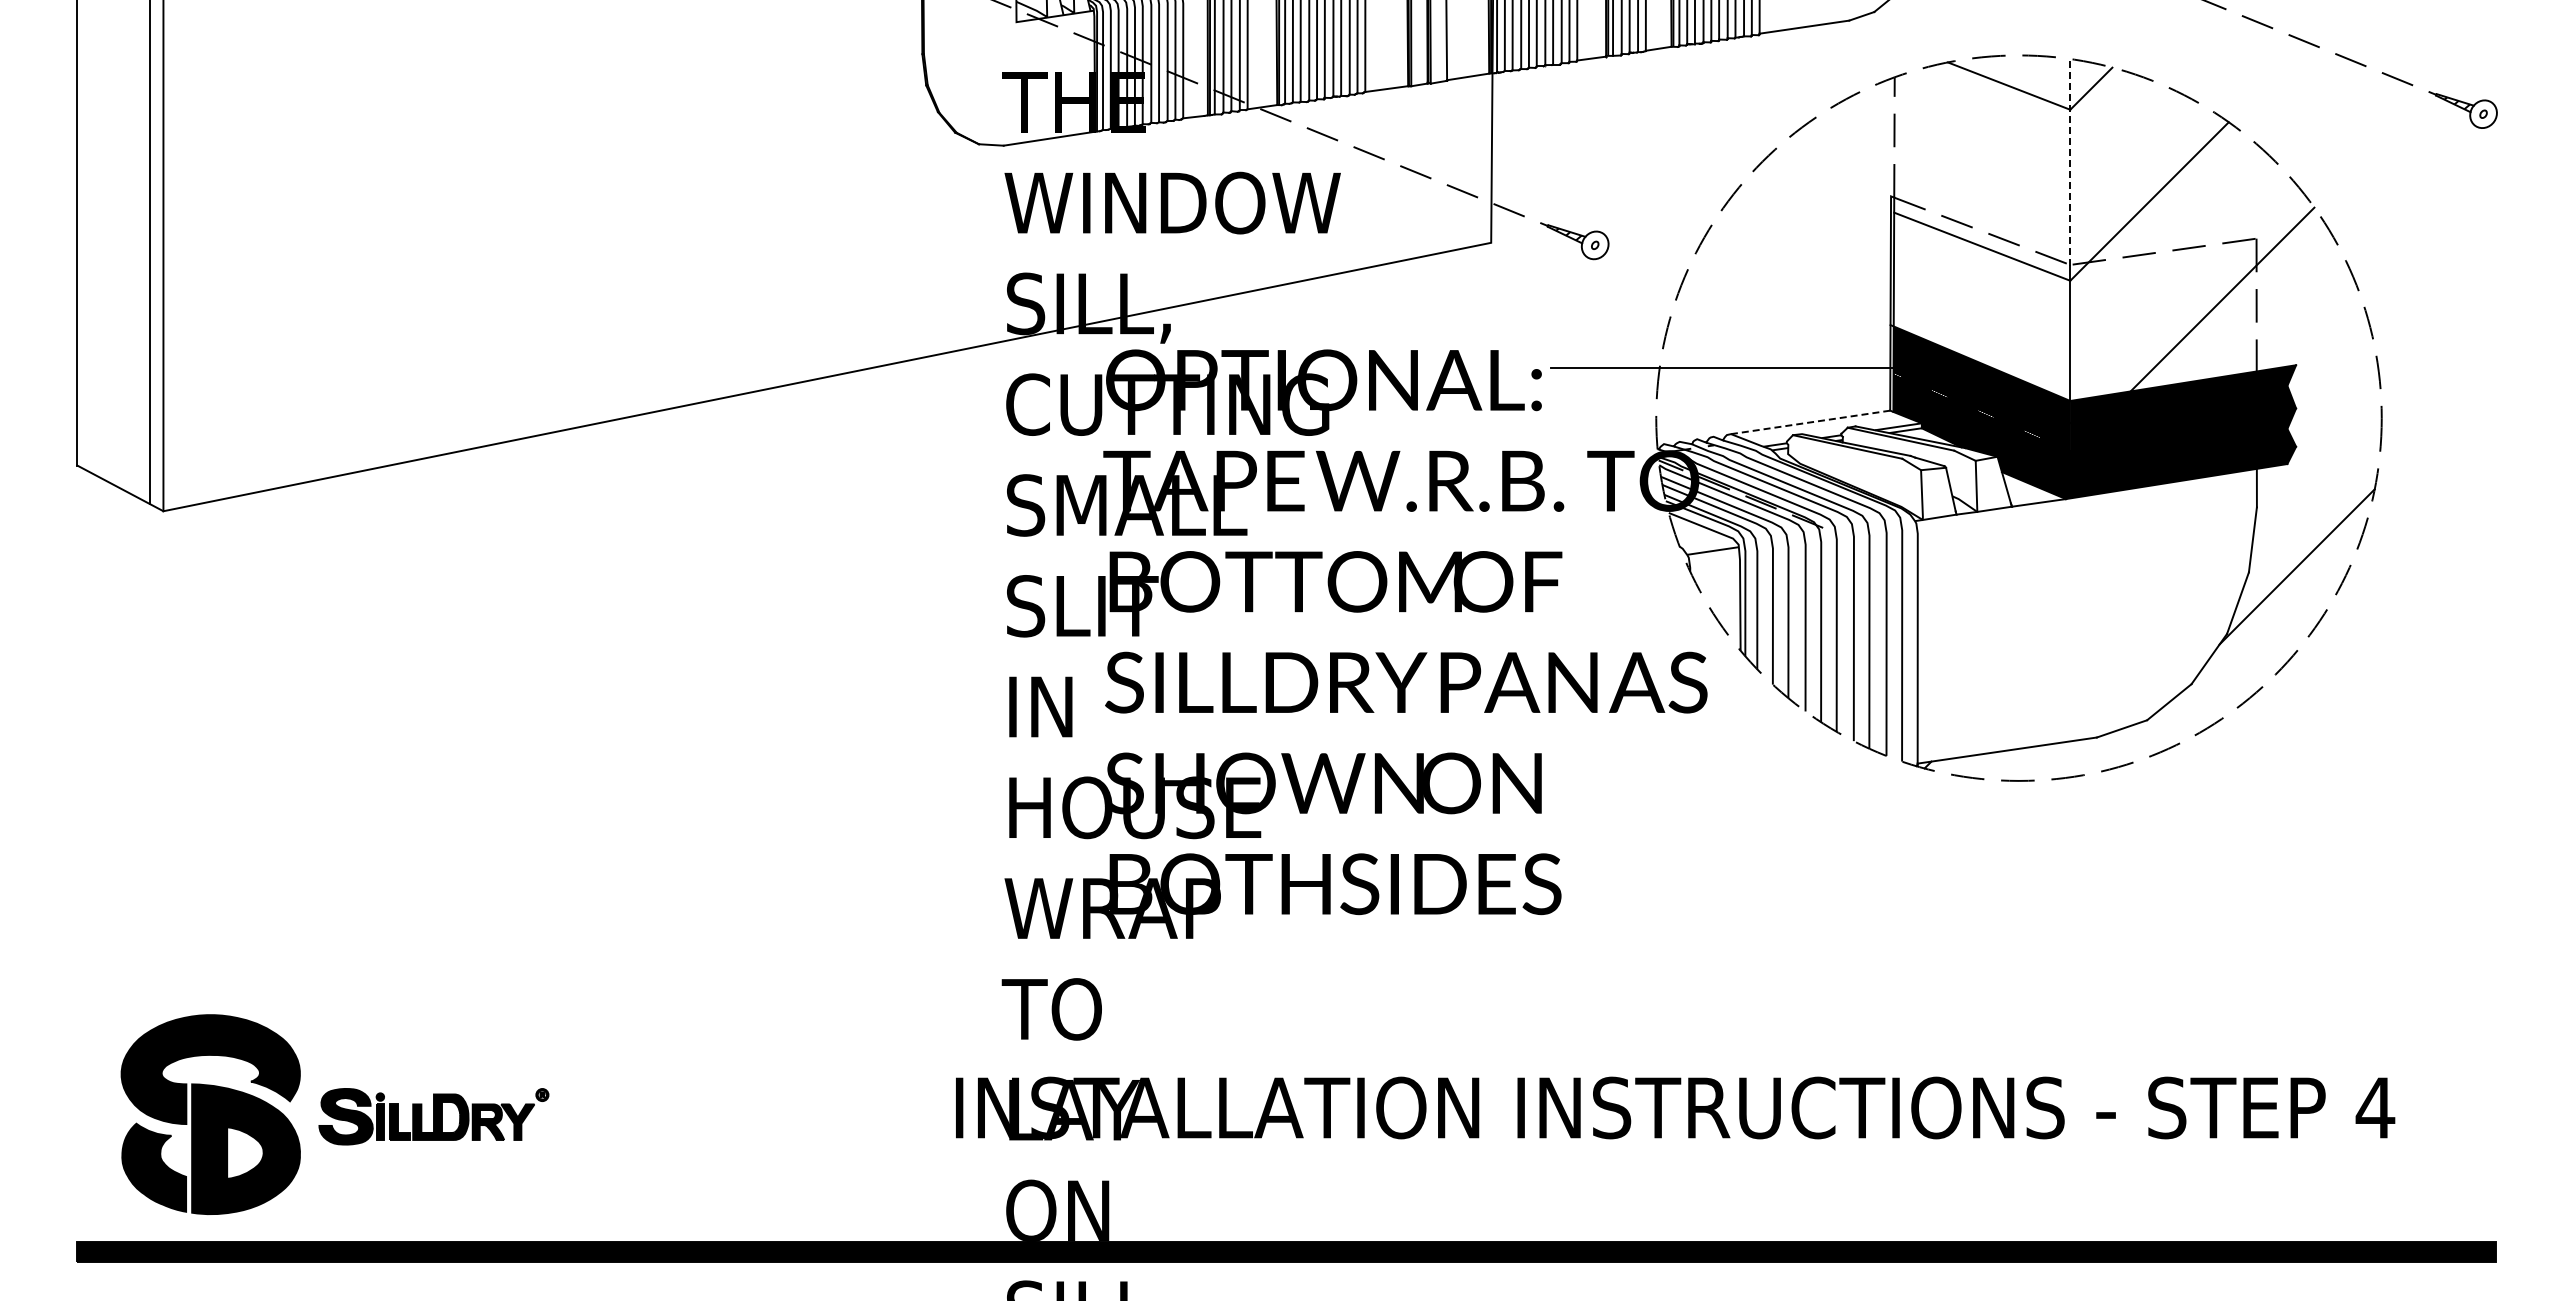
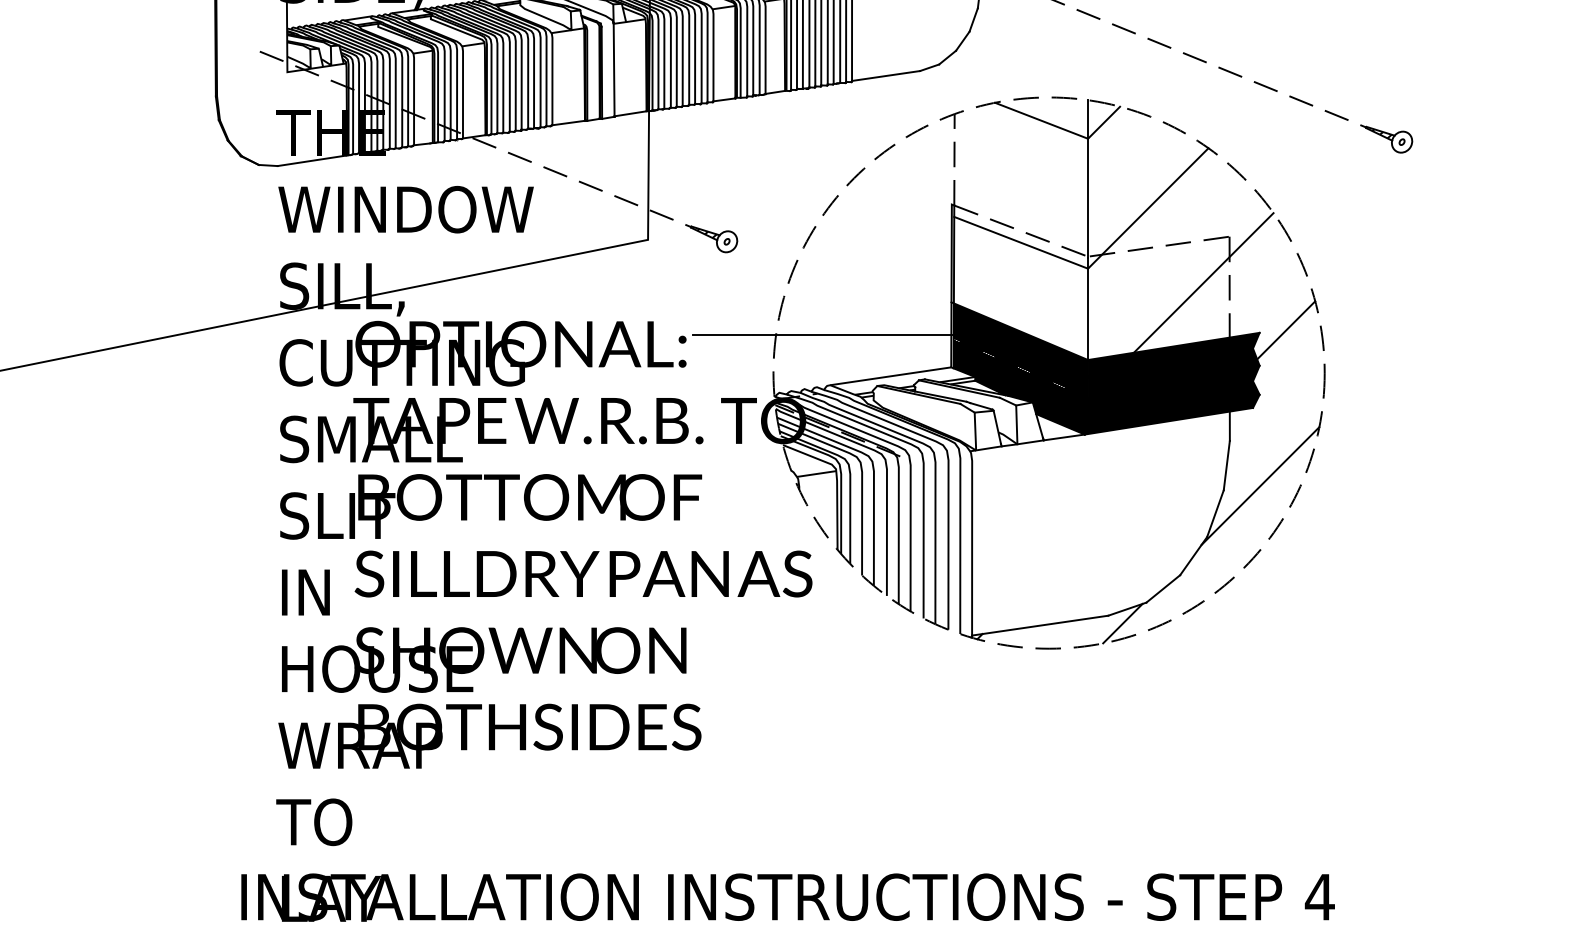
line: (2070, 162) -> (1088, 178), dashed -> solid
line: (2330, 361) -> (1285, 330), added
line: (1810, 422) -> (890, 376), dashed -> solid
line: (2116, 747) -> (1123, 623), added

